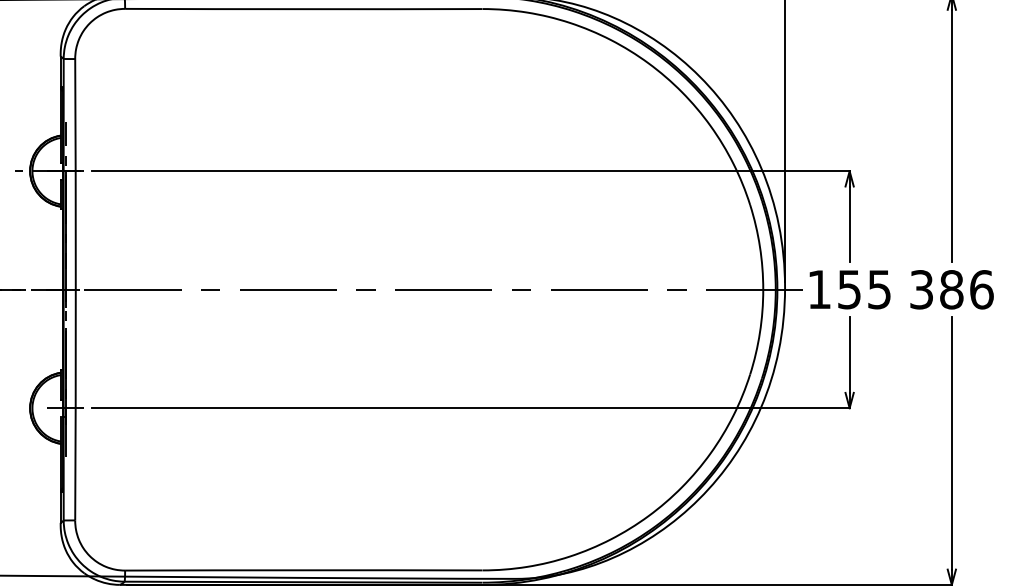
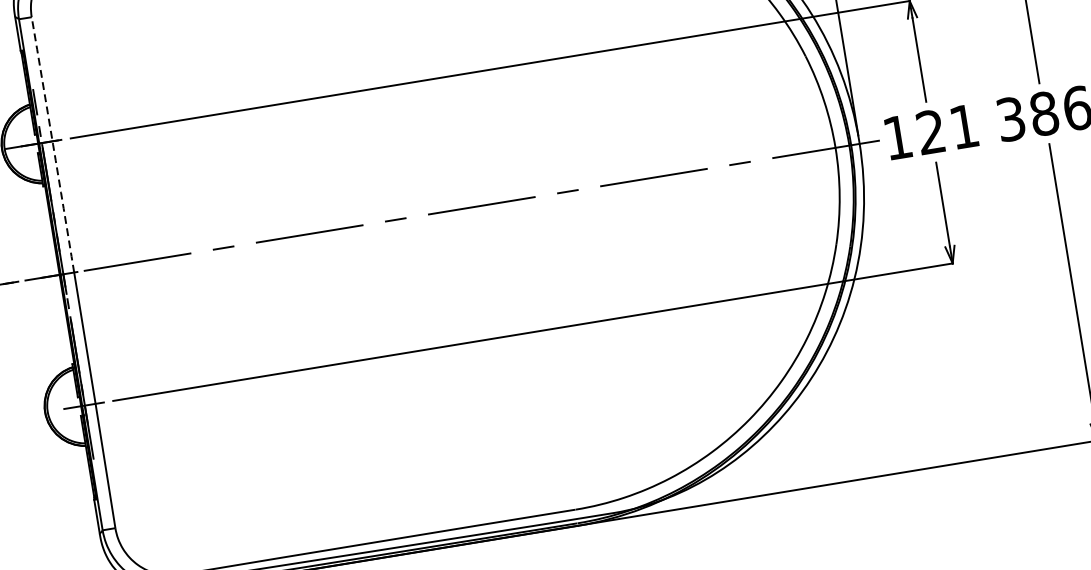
arc: (75, 174) -> (52, 145), solid -> dashed
text: (864, 289) -> (947, 129), 155 -> 121

